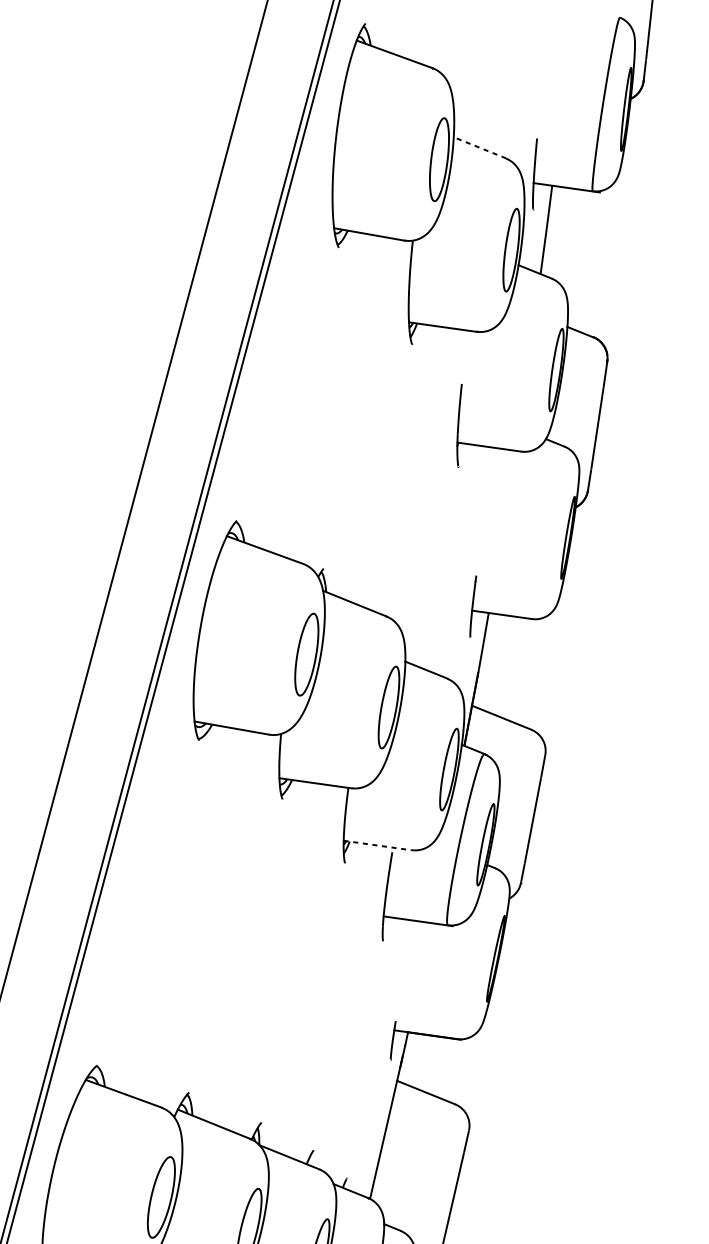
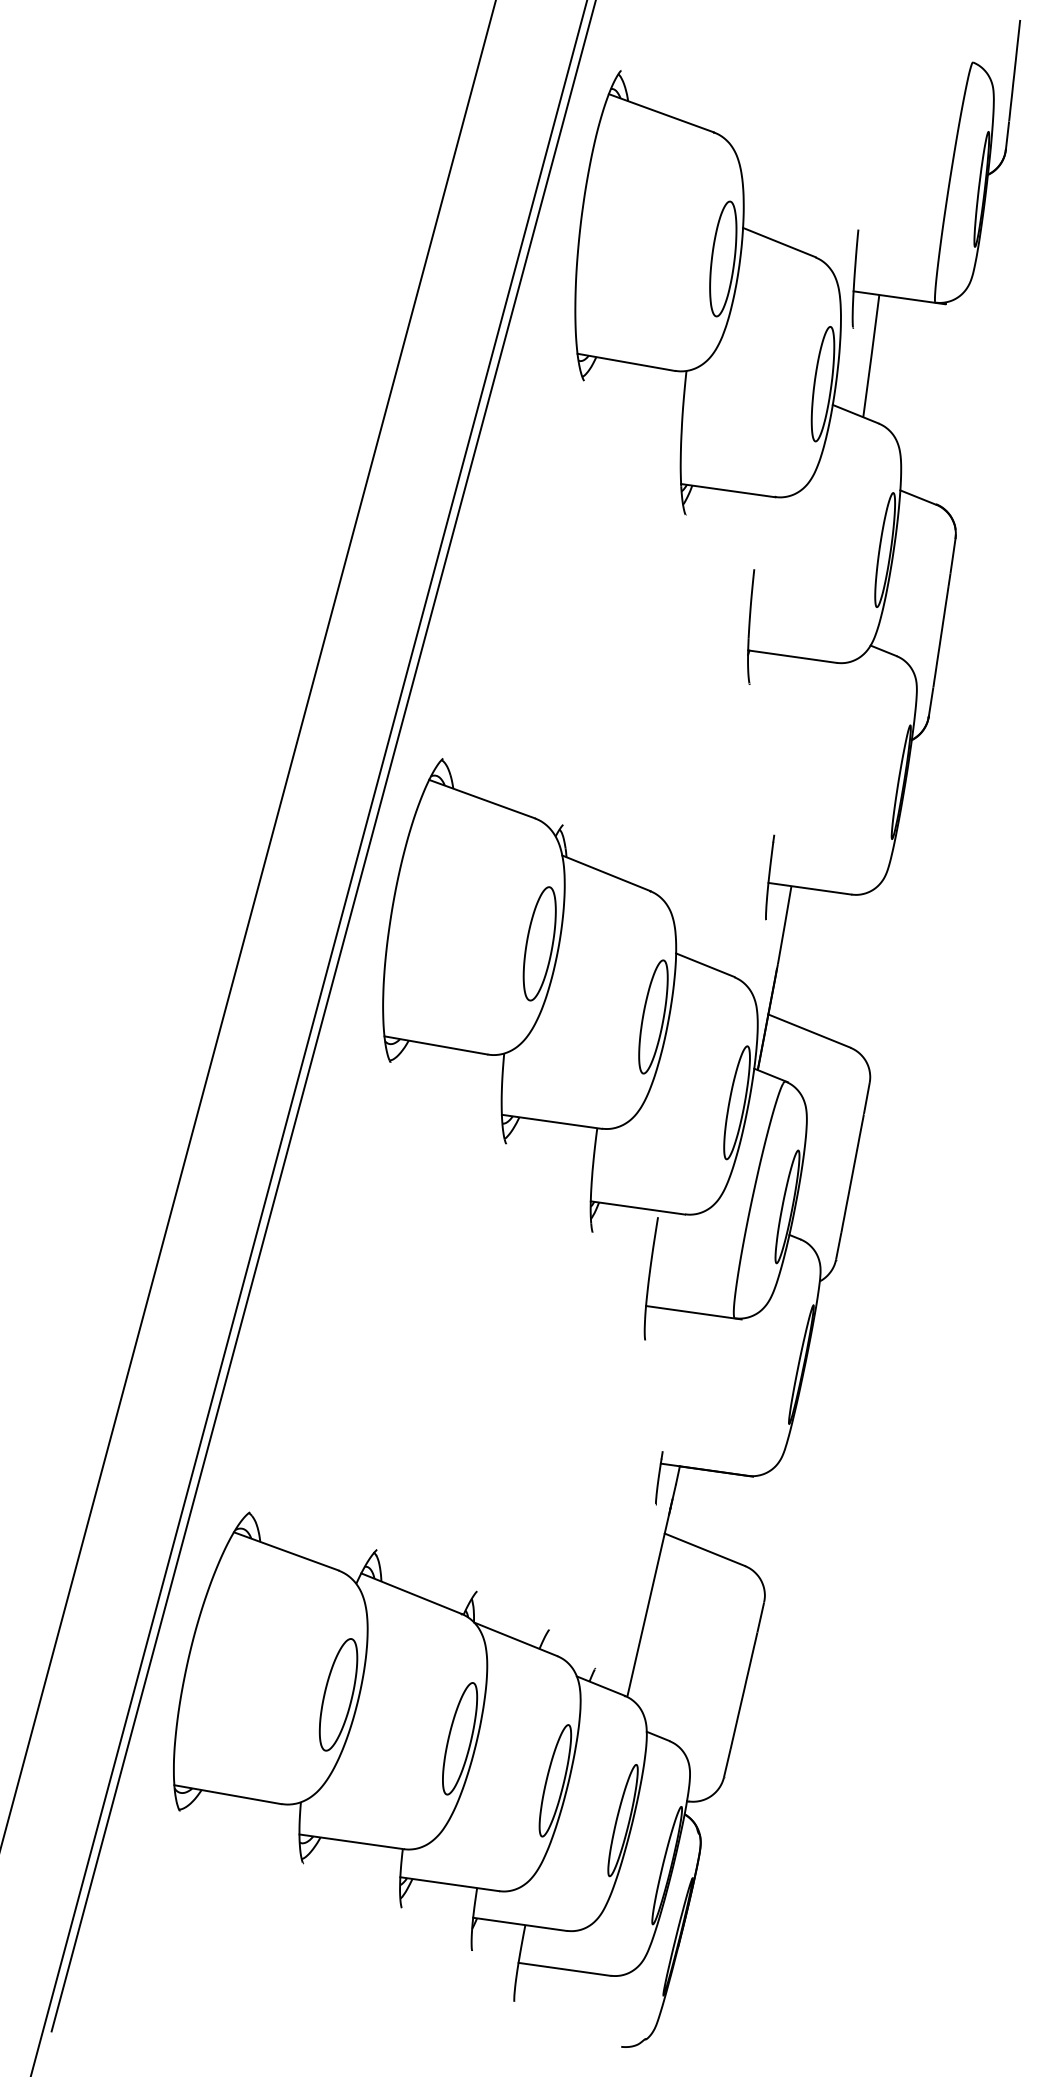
line: (479, 147) -> (778, 242), dashed -> solid
line: (377, 845) -> (637, 1207), dashed -> solid

